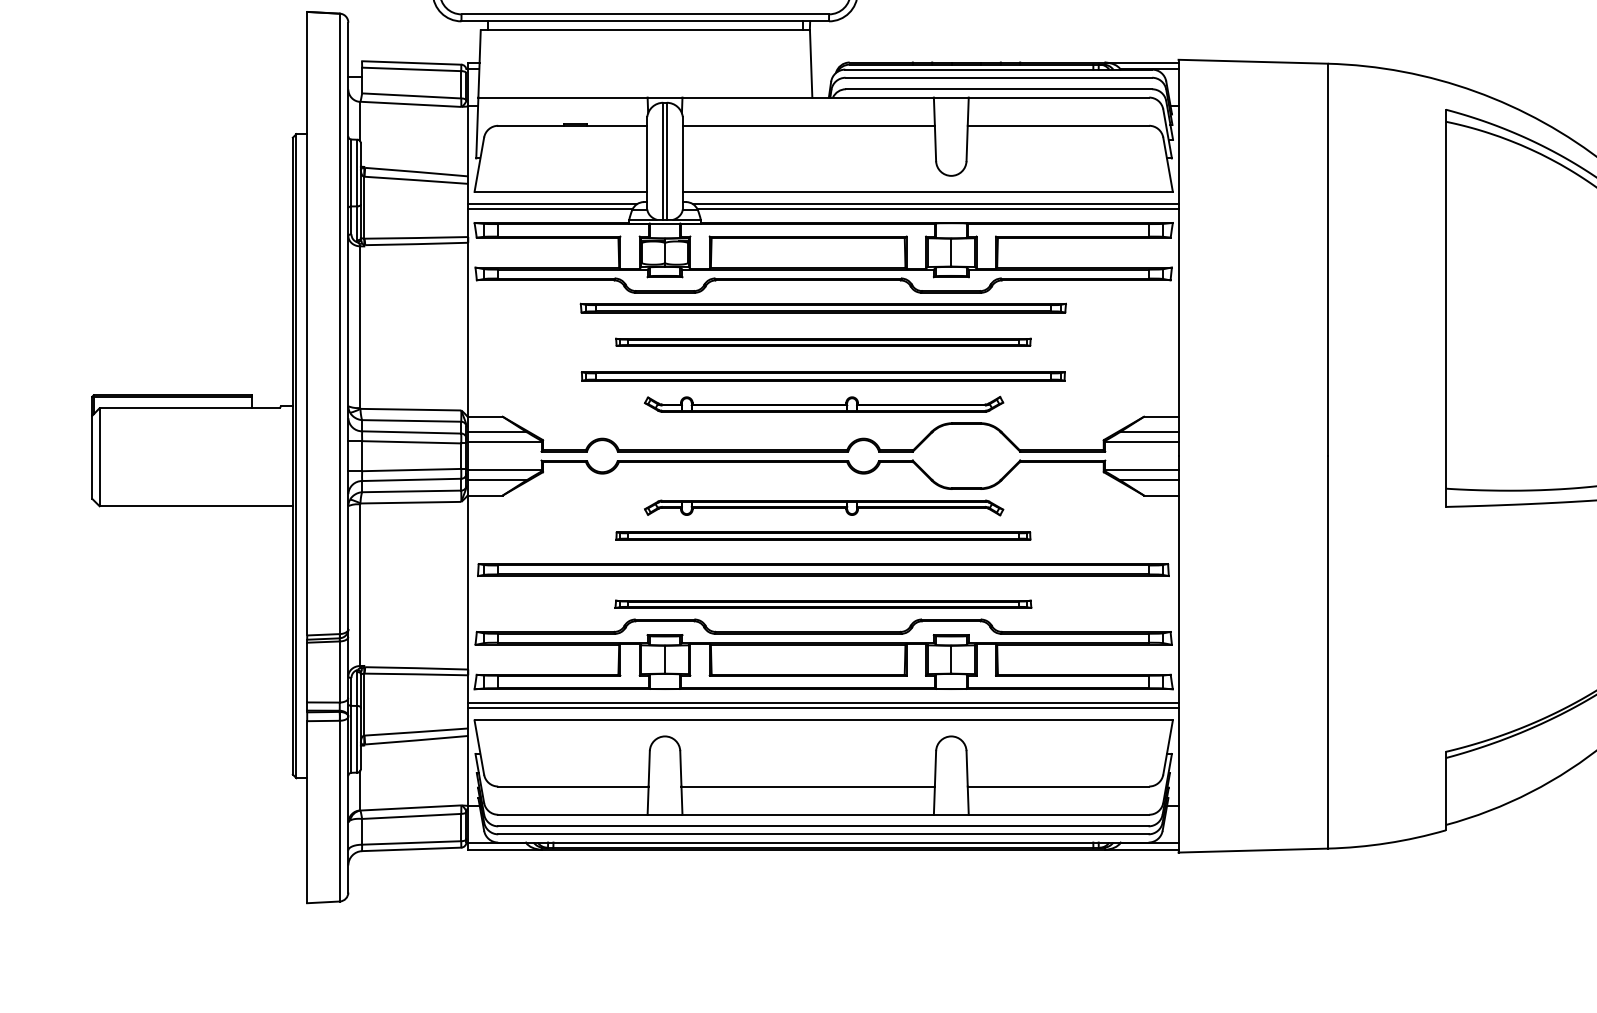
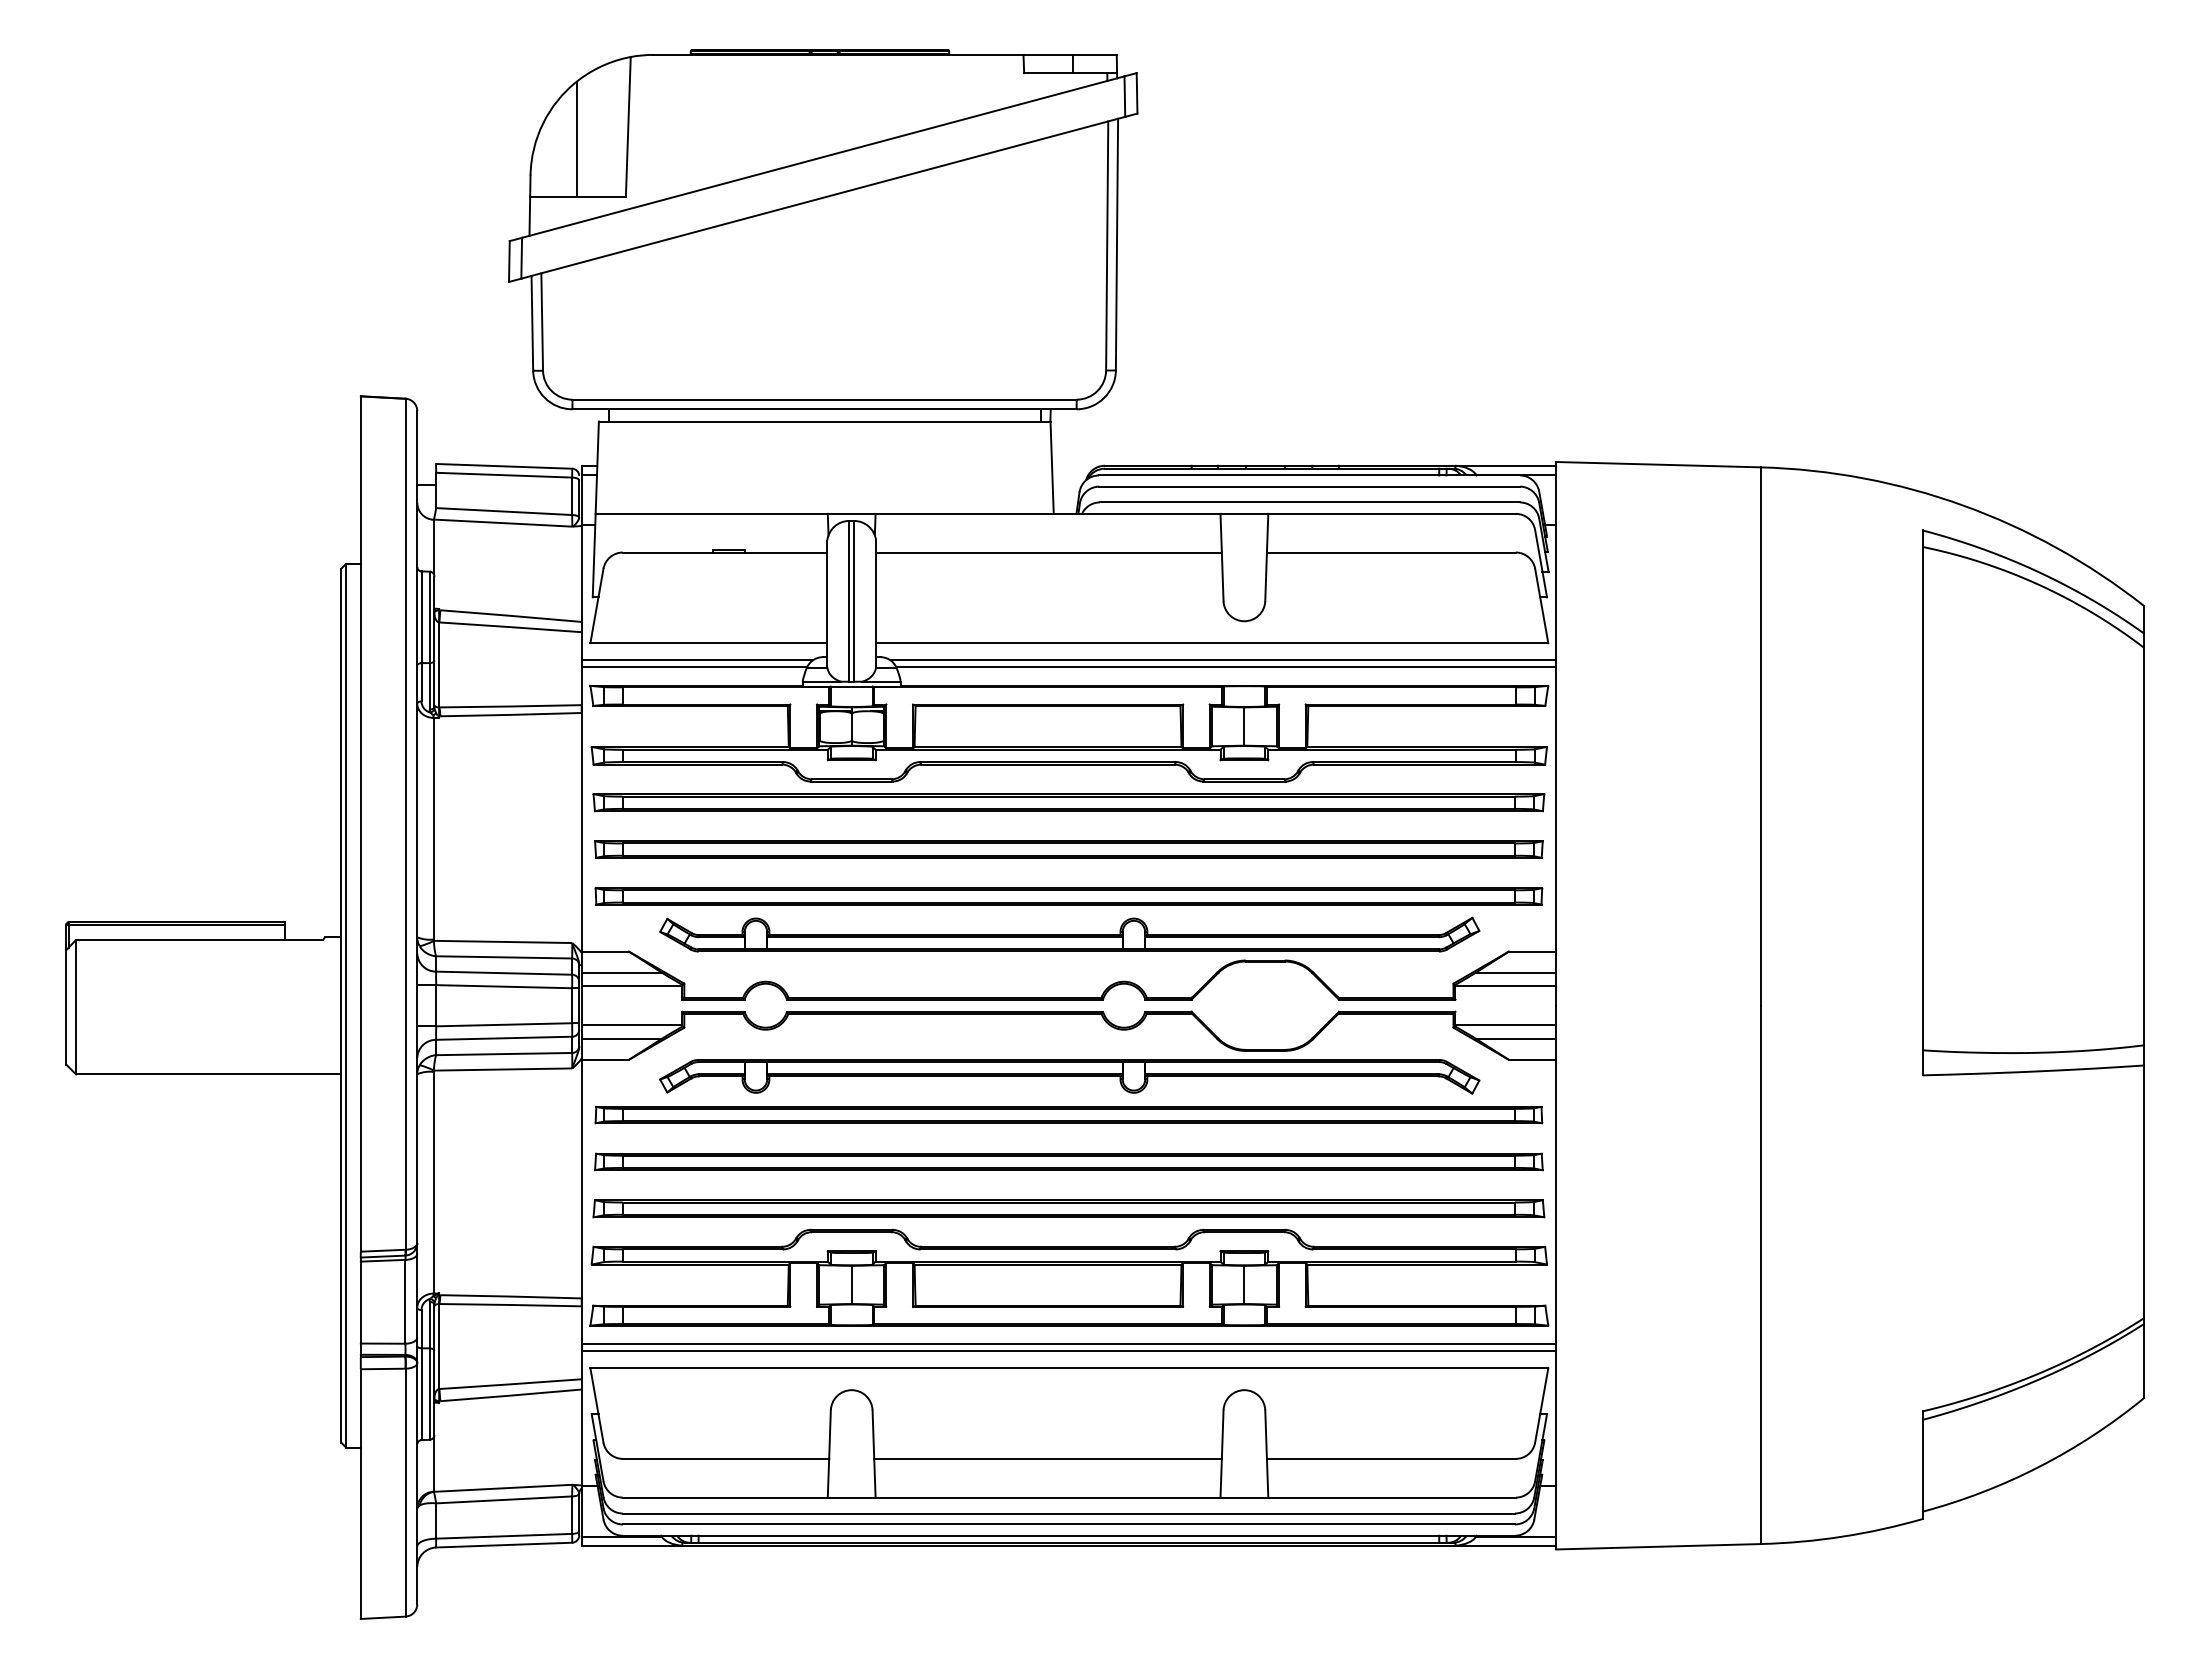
part: (823, 308) -> (1068, 802), size x1.43
part: (823, 342) -> (1068, 849), size x1.67
part: (823, 376) -> (1068, 896), size x1.43
part: (823, 404) -> (1069, 934), size x1.67
part: (823, 507) -> (1069, 1076), size x1.67
part: (823, 536) -> (1068, 1115), size x1.67
part: (823, 603) -> (1068, 1208), size x1.67

